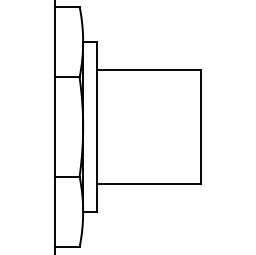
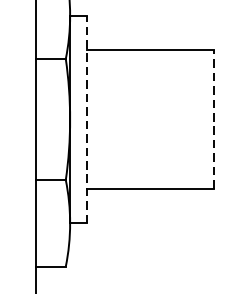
line: (201, 126) -> (214, 118), solid -> dashed
line: (97, 127) -> (87, 120), solid -> dashed

